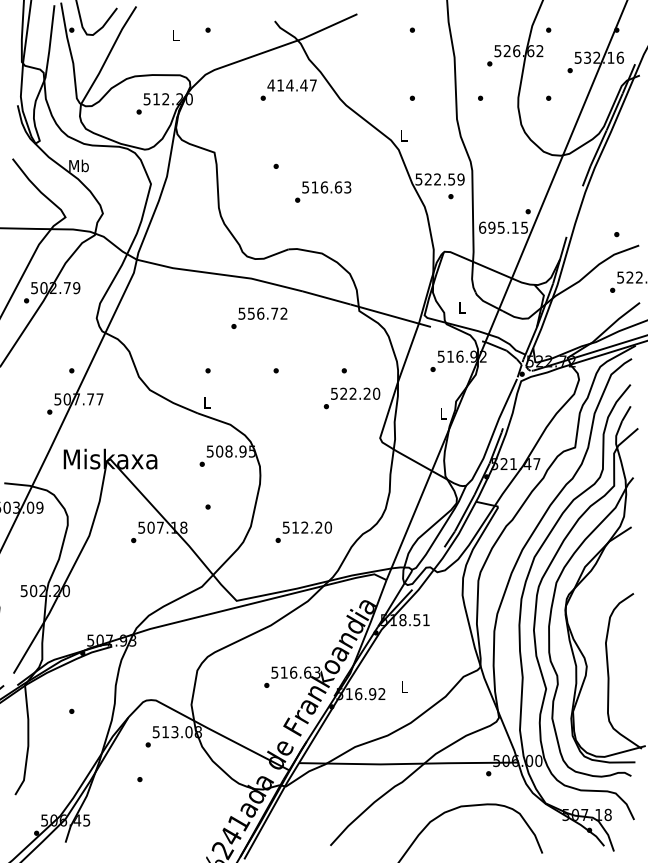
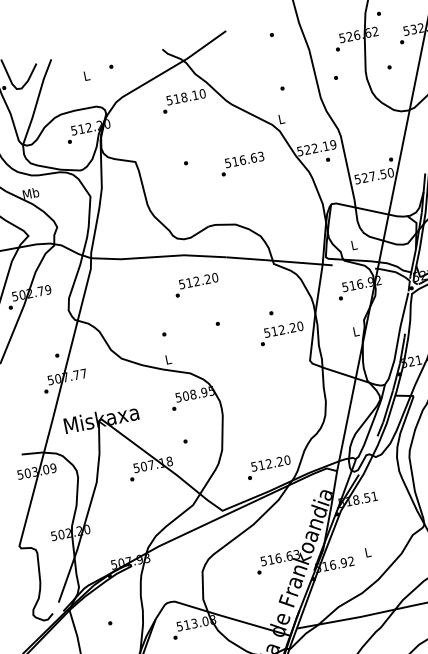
text: (292, 85) -> (186, 97), 414.47 -> 518.10
text: (451, 179) -> (325, 146), 522.59 -> 522.19
text: (323, 191) -> (242, 163), moved
text: (503, 227) -> (374, 175), 695.15 -> 527.50
text: (267, 313) -> (202, 280), 556.72 -> 512.20
text: (343, 393) -> (274, 331), 522.20 -> 512.20
text: (303, 531) -> (268, 467), moved

